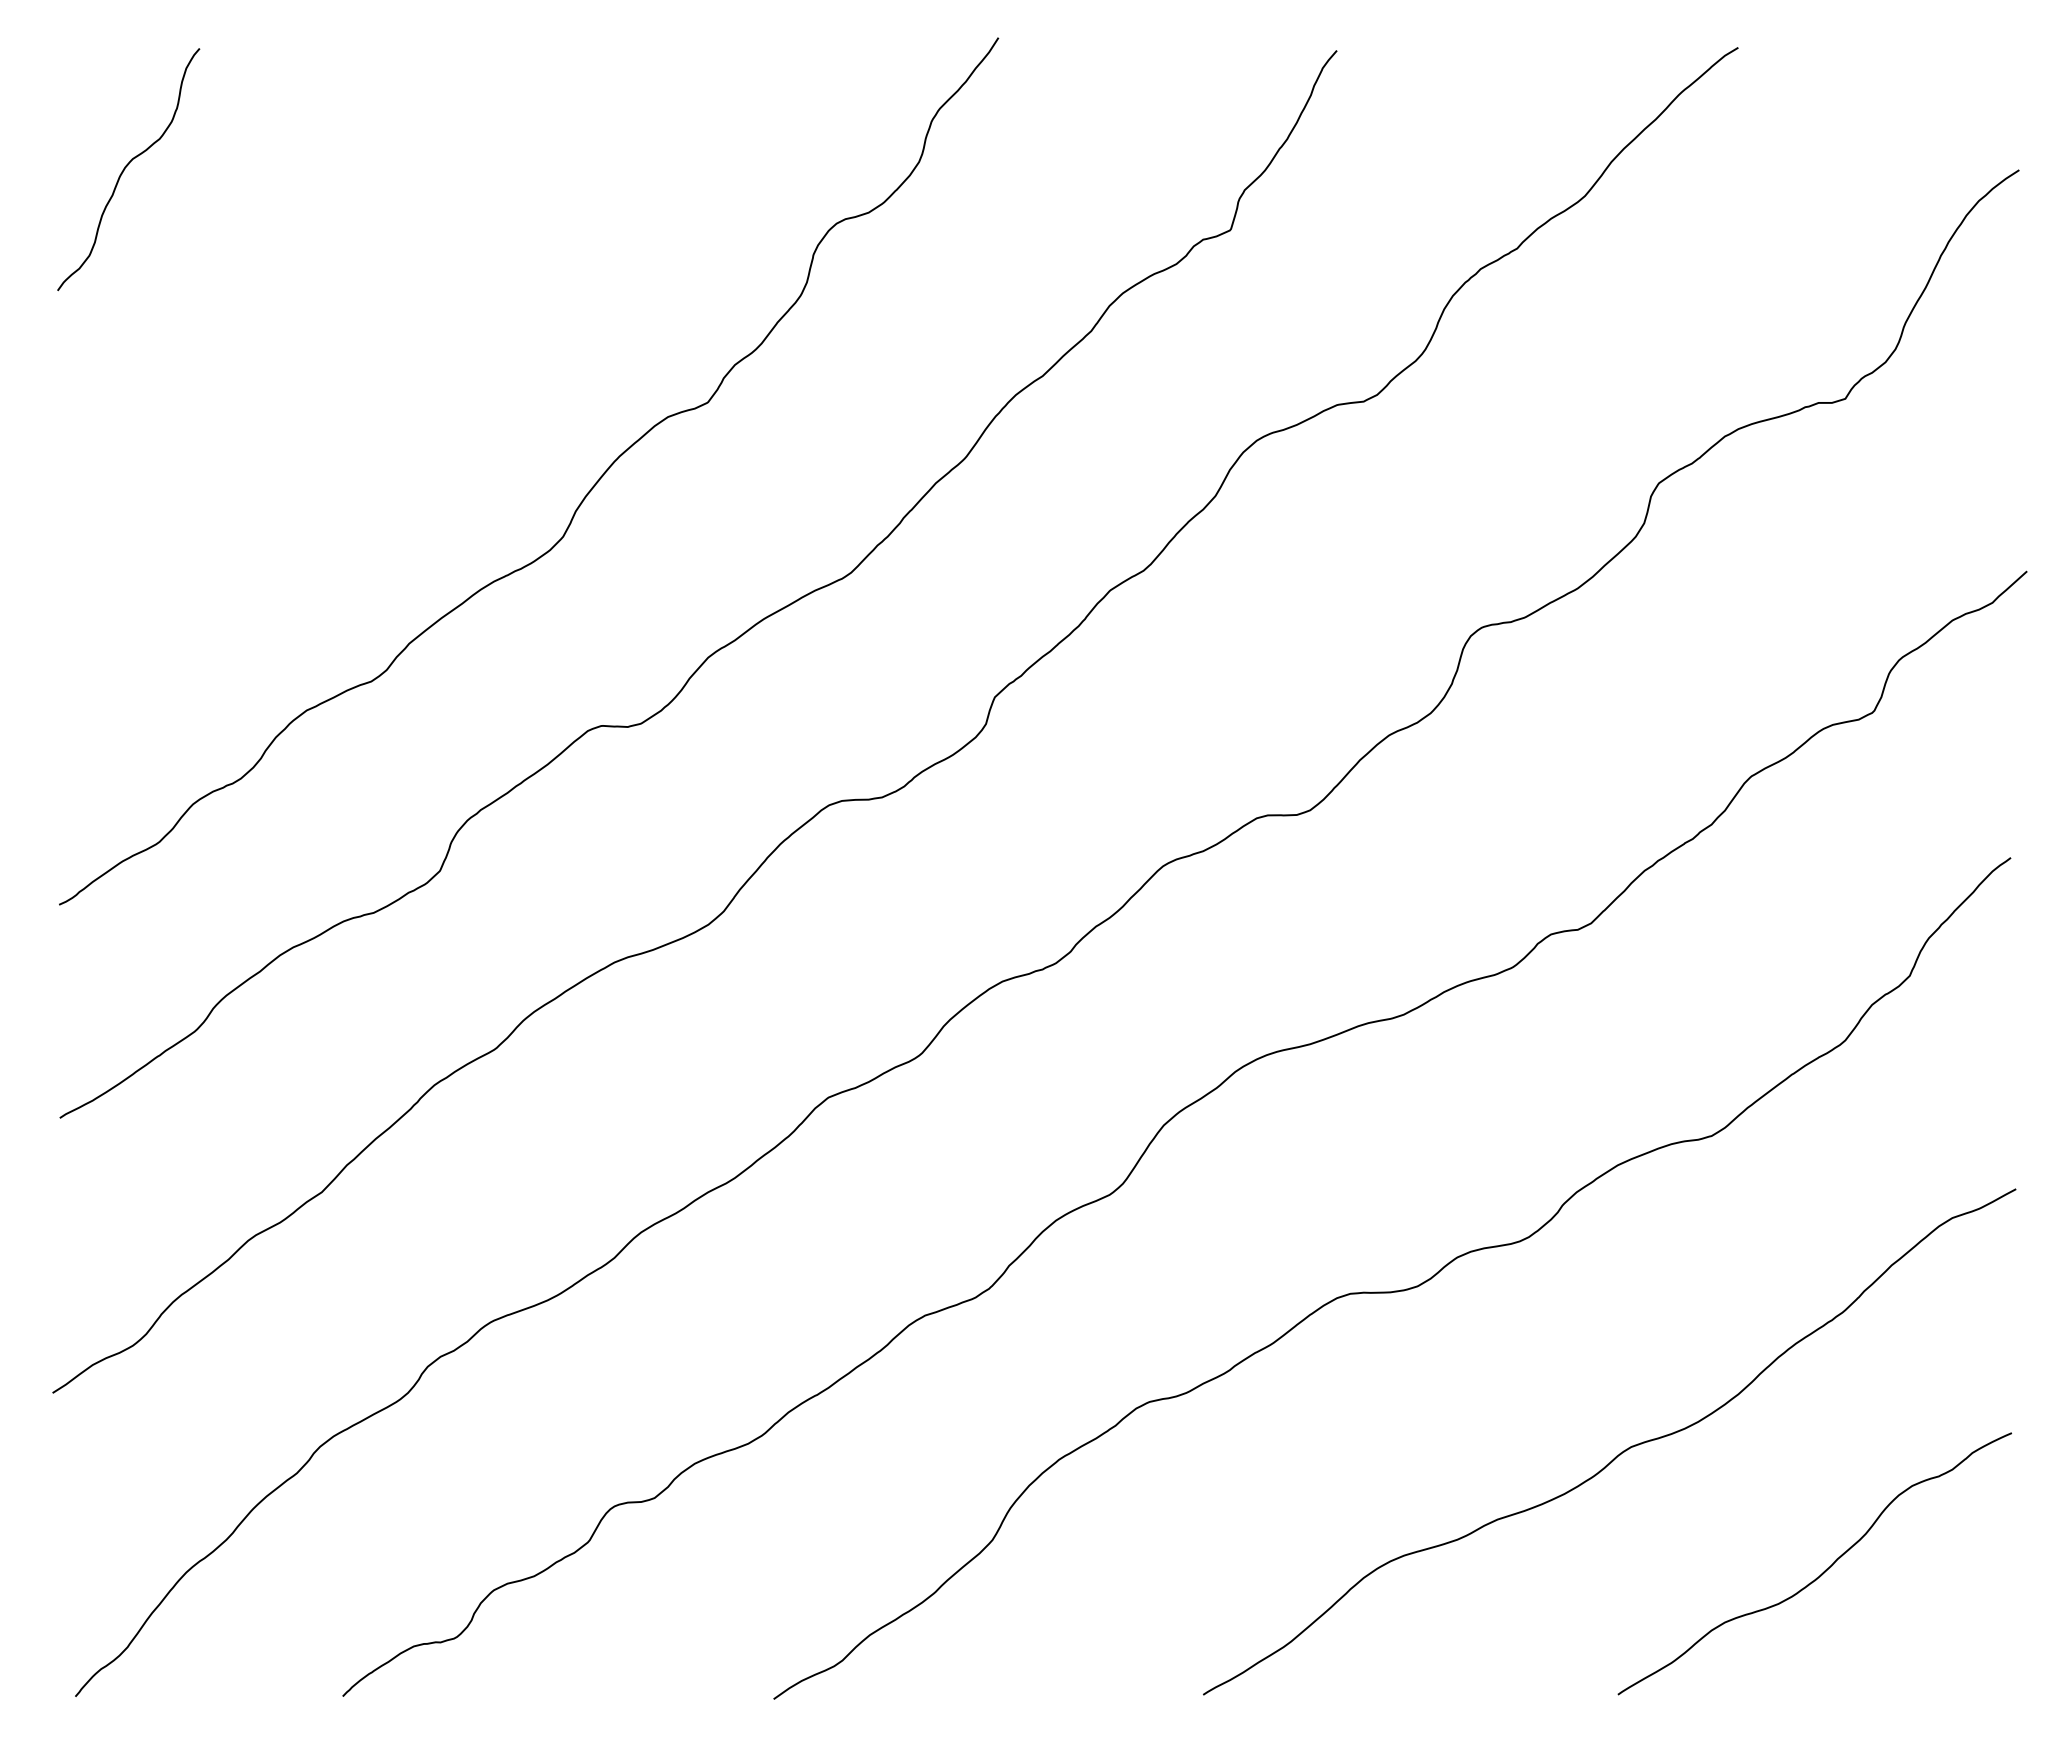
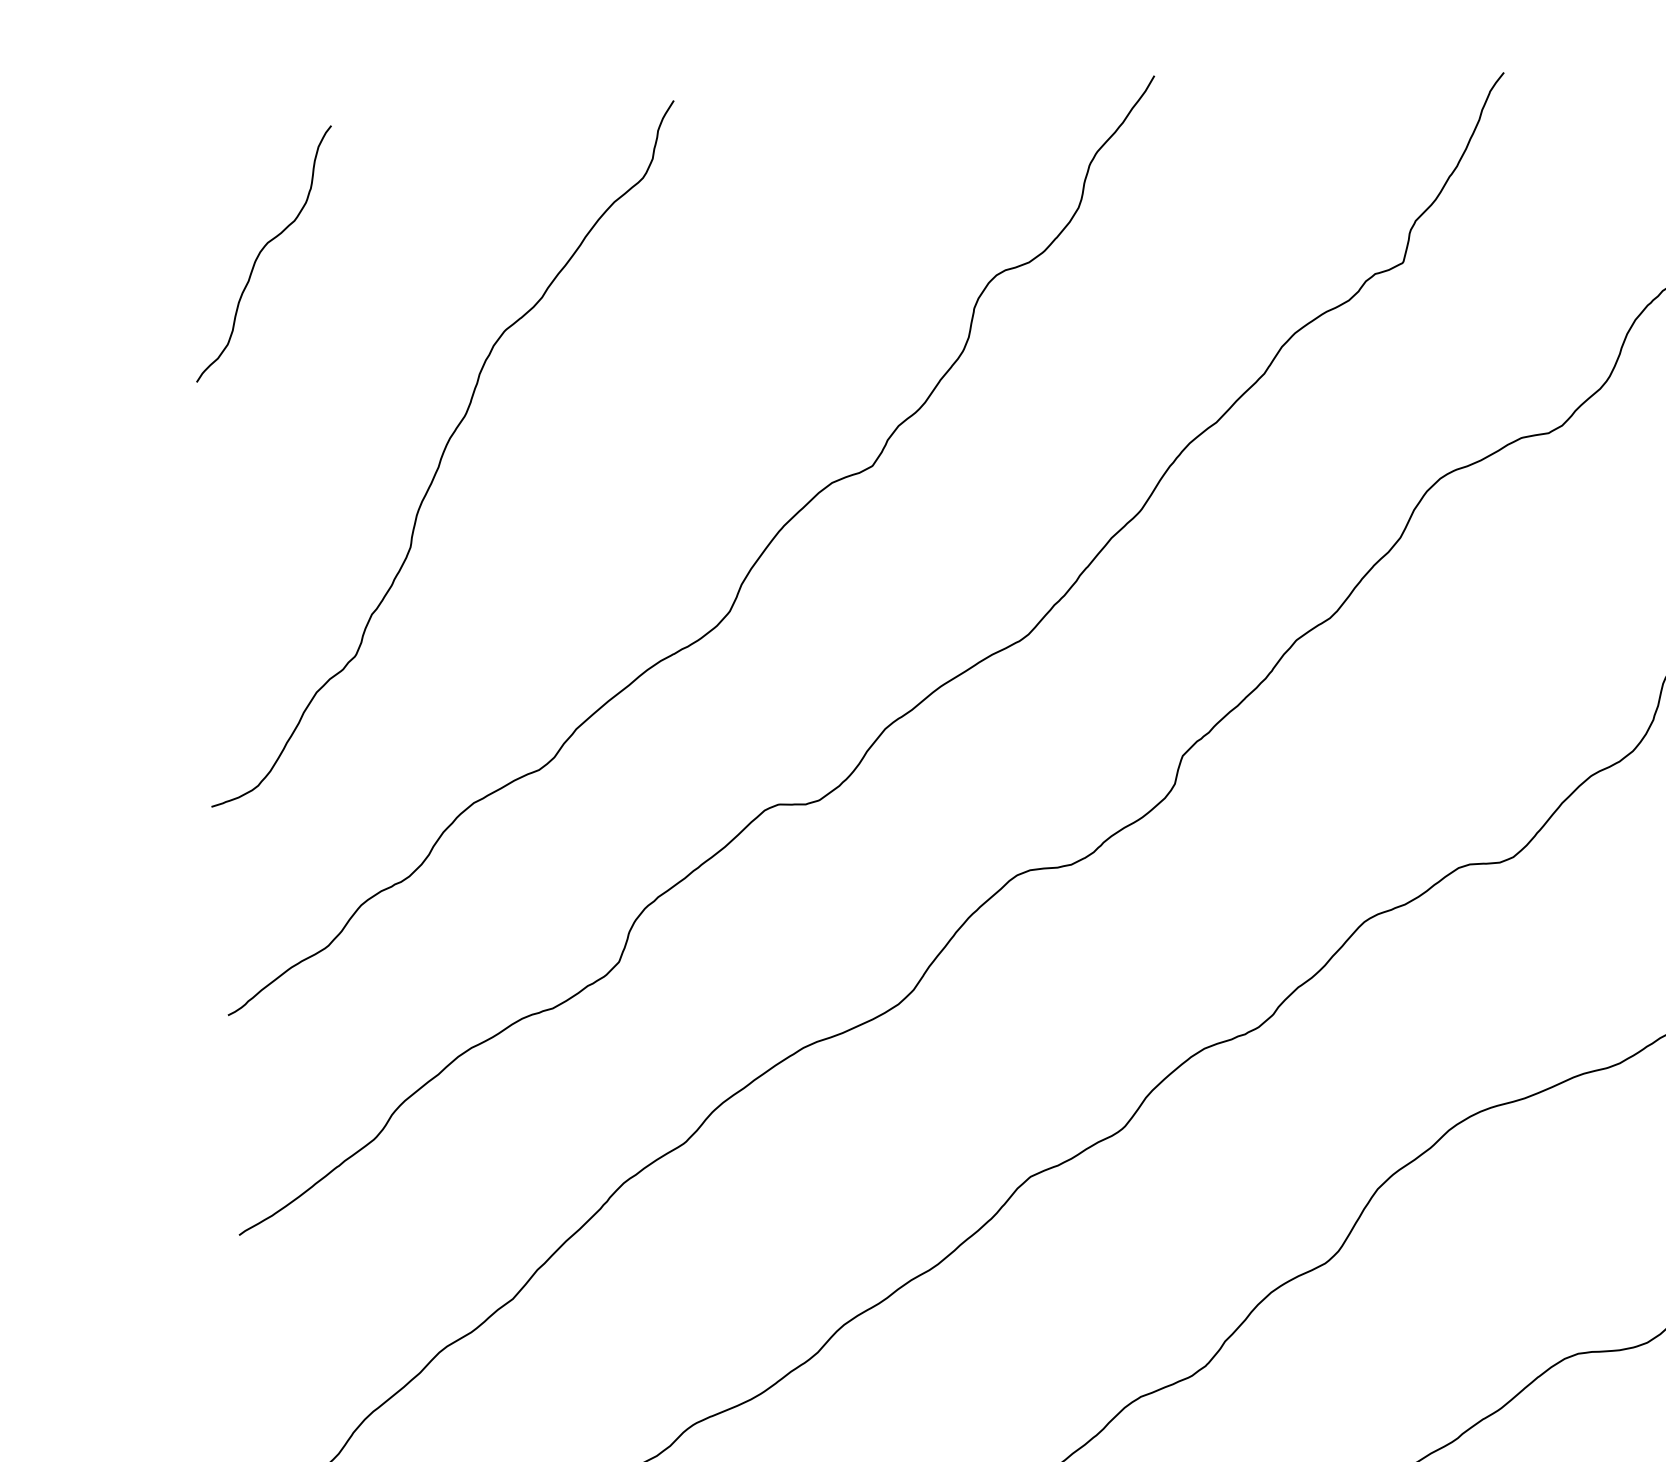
curve: (292, 370) -> (442, 453), added

